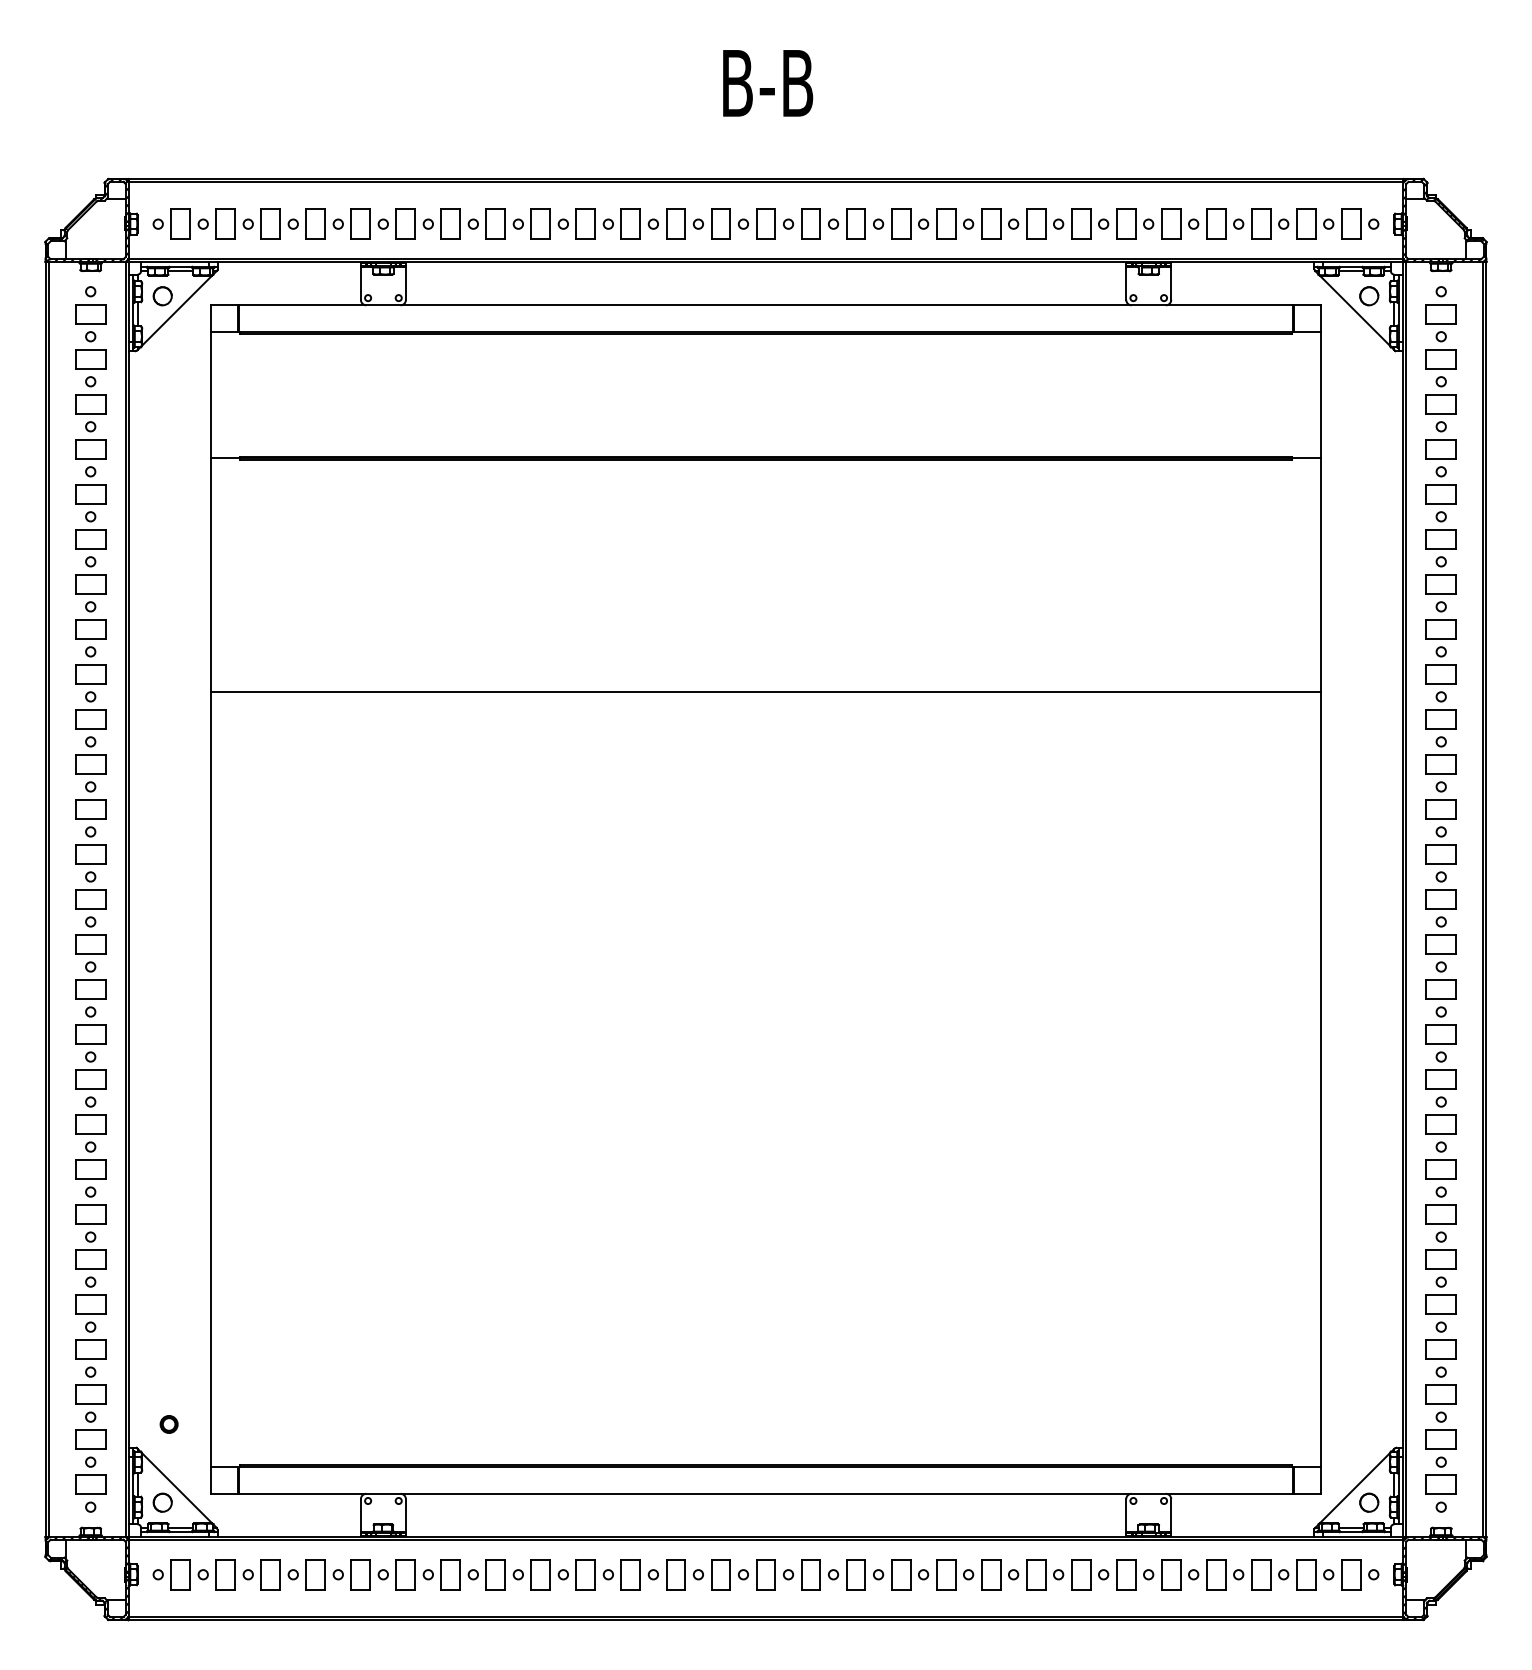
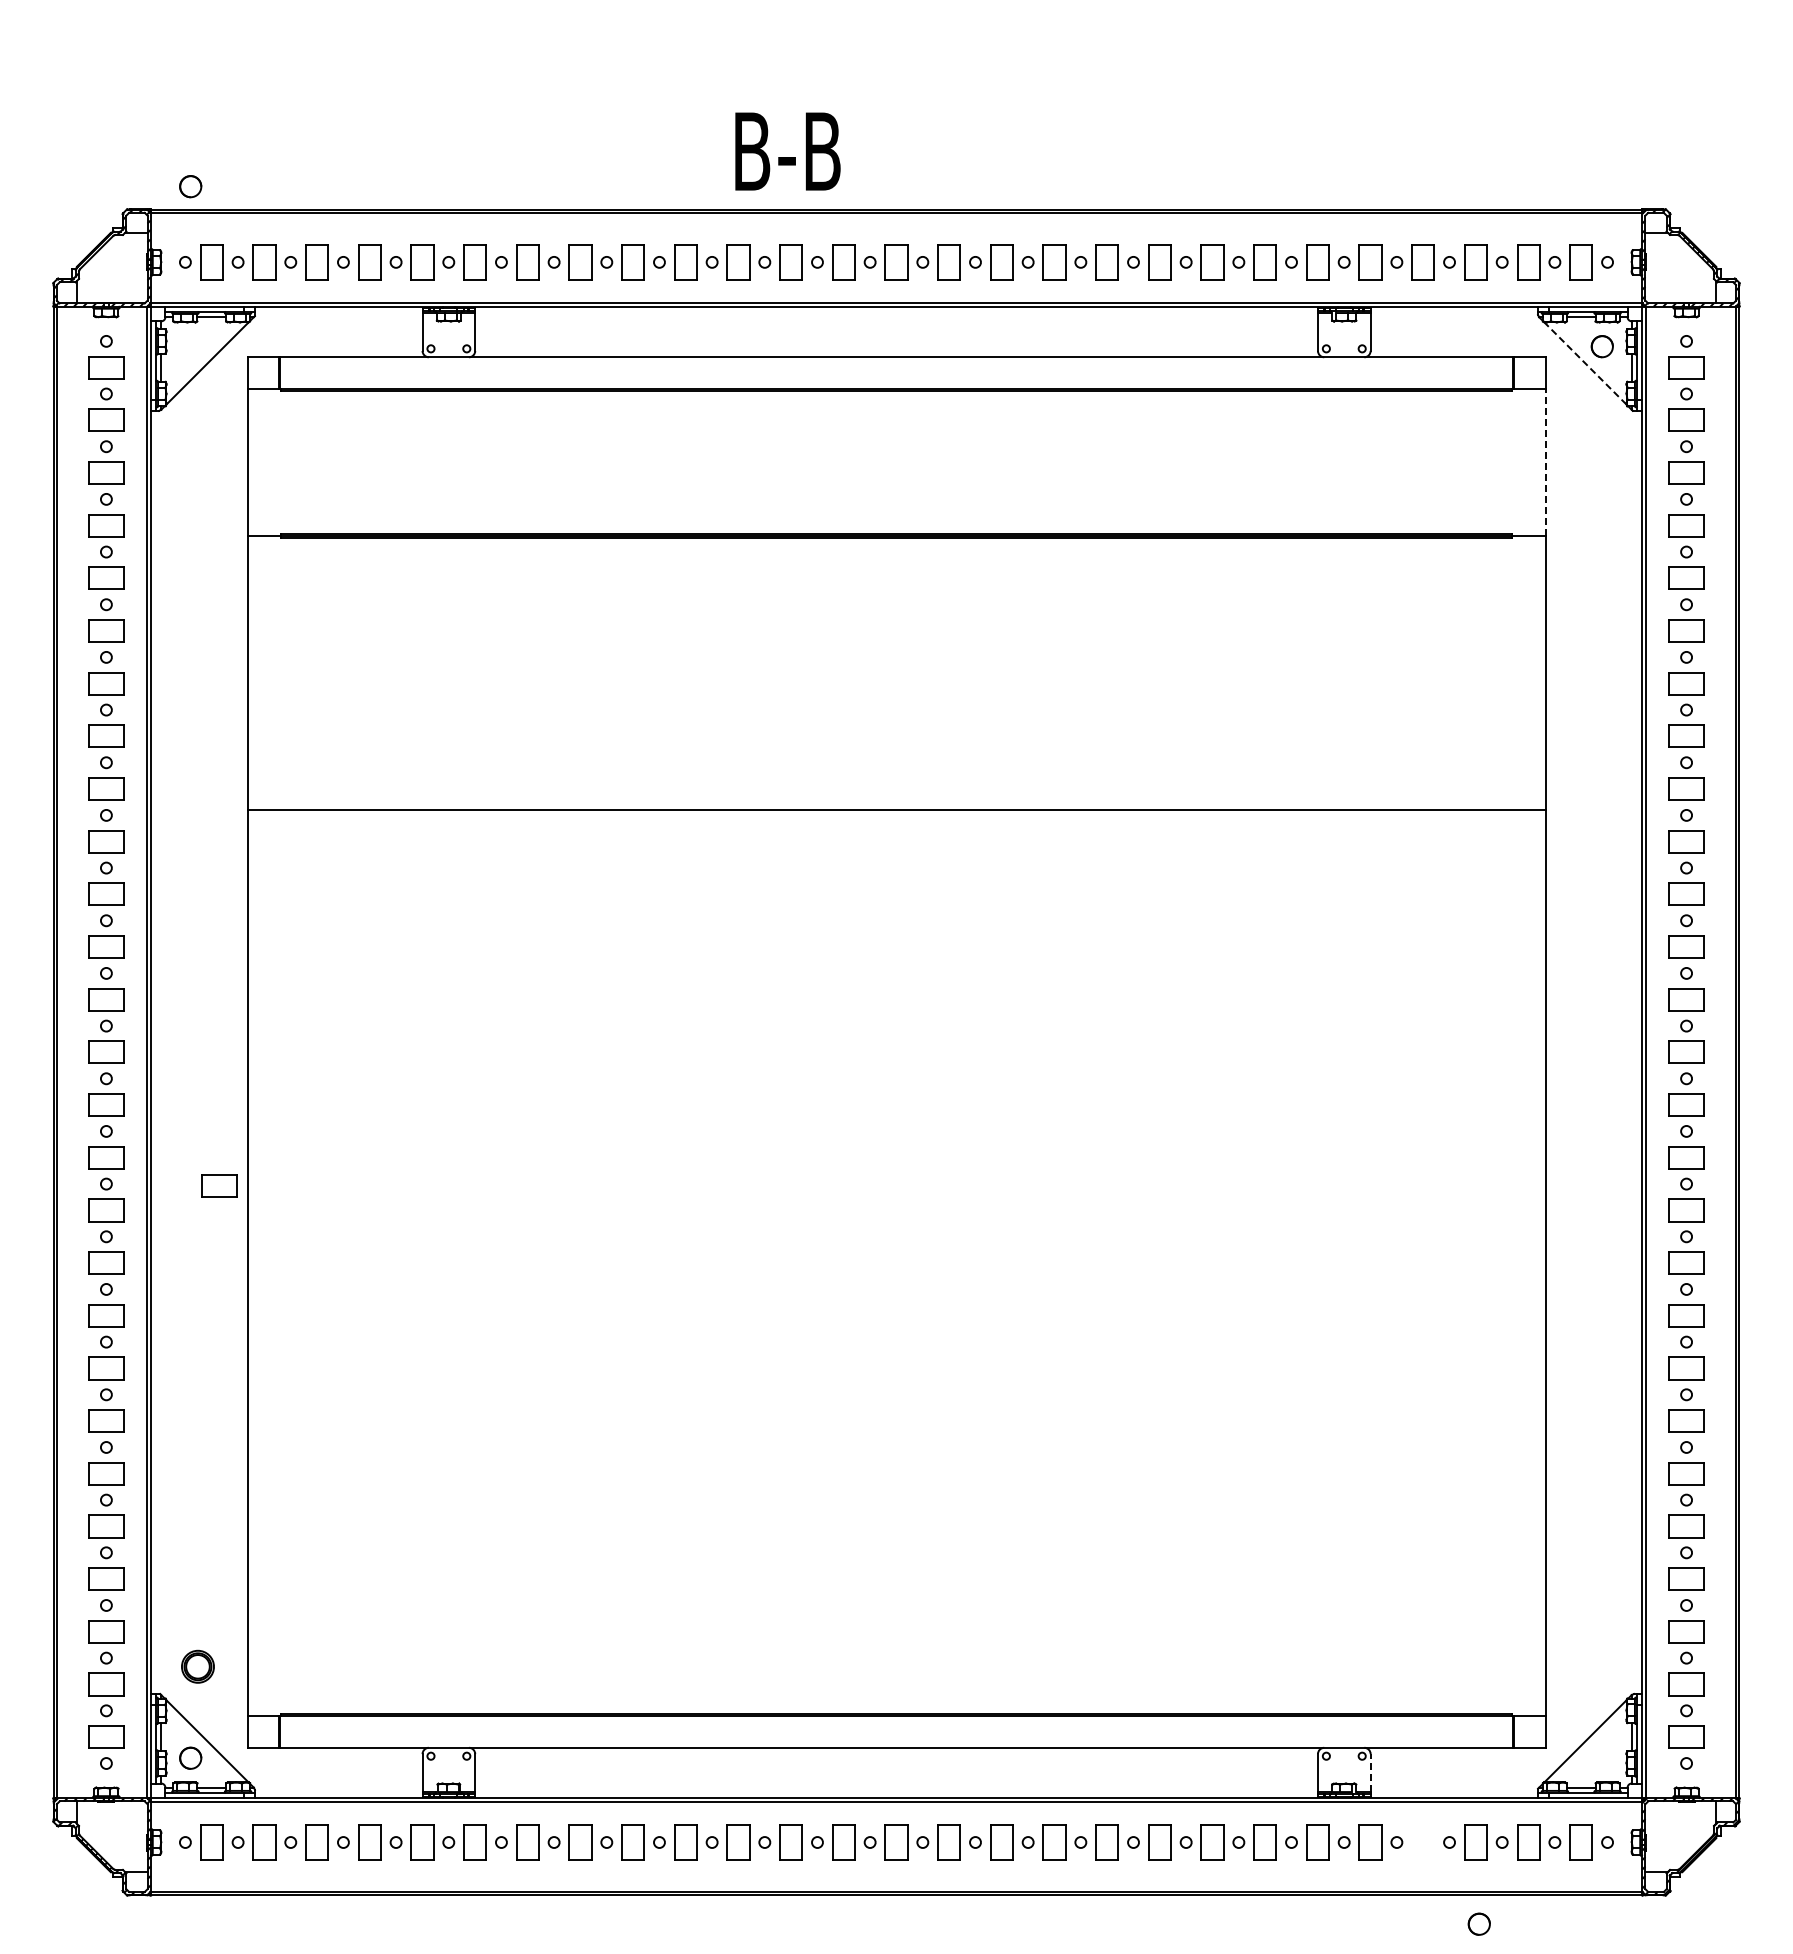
text: (767, 83) -> (787, 151), moved
circle: (162, 296) -> (190, 186), moved
line: (1354, 310) -> (1585, 363), solid -> dashed
line: (1320, 395) -> (1545, 462), solid -> dashed
part: (187, 1013) -> (219, 1185), added
part: (169, 1424) -> (198, 1666), size x1.6
circle: (1368, 1502) -> (1478, 1923), moved
line: (1171, 1514) -> (1370, 1772), solid -> dashed
part: (1215, 1574) -> (1422, 1842), removed

